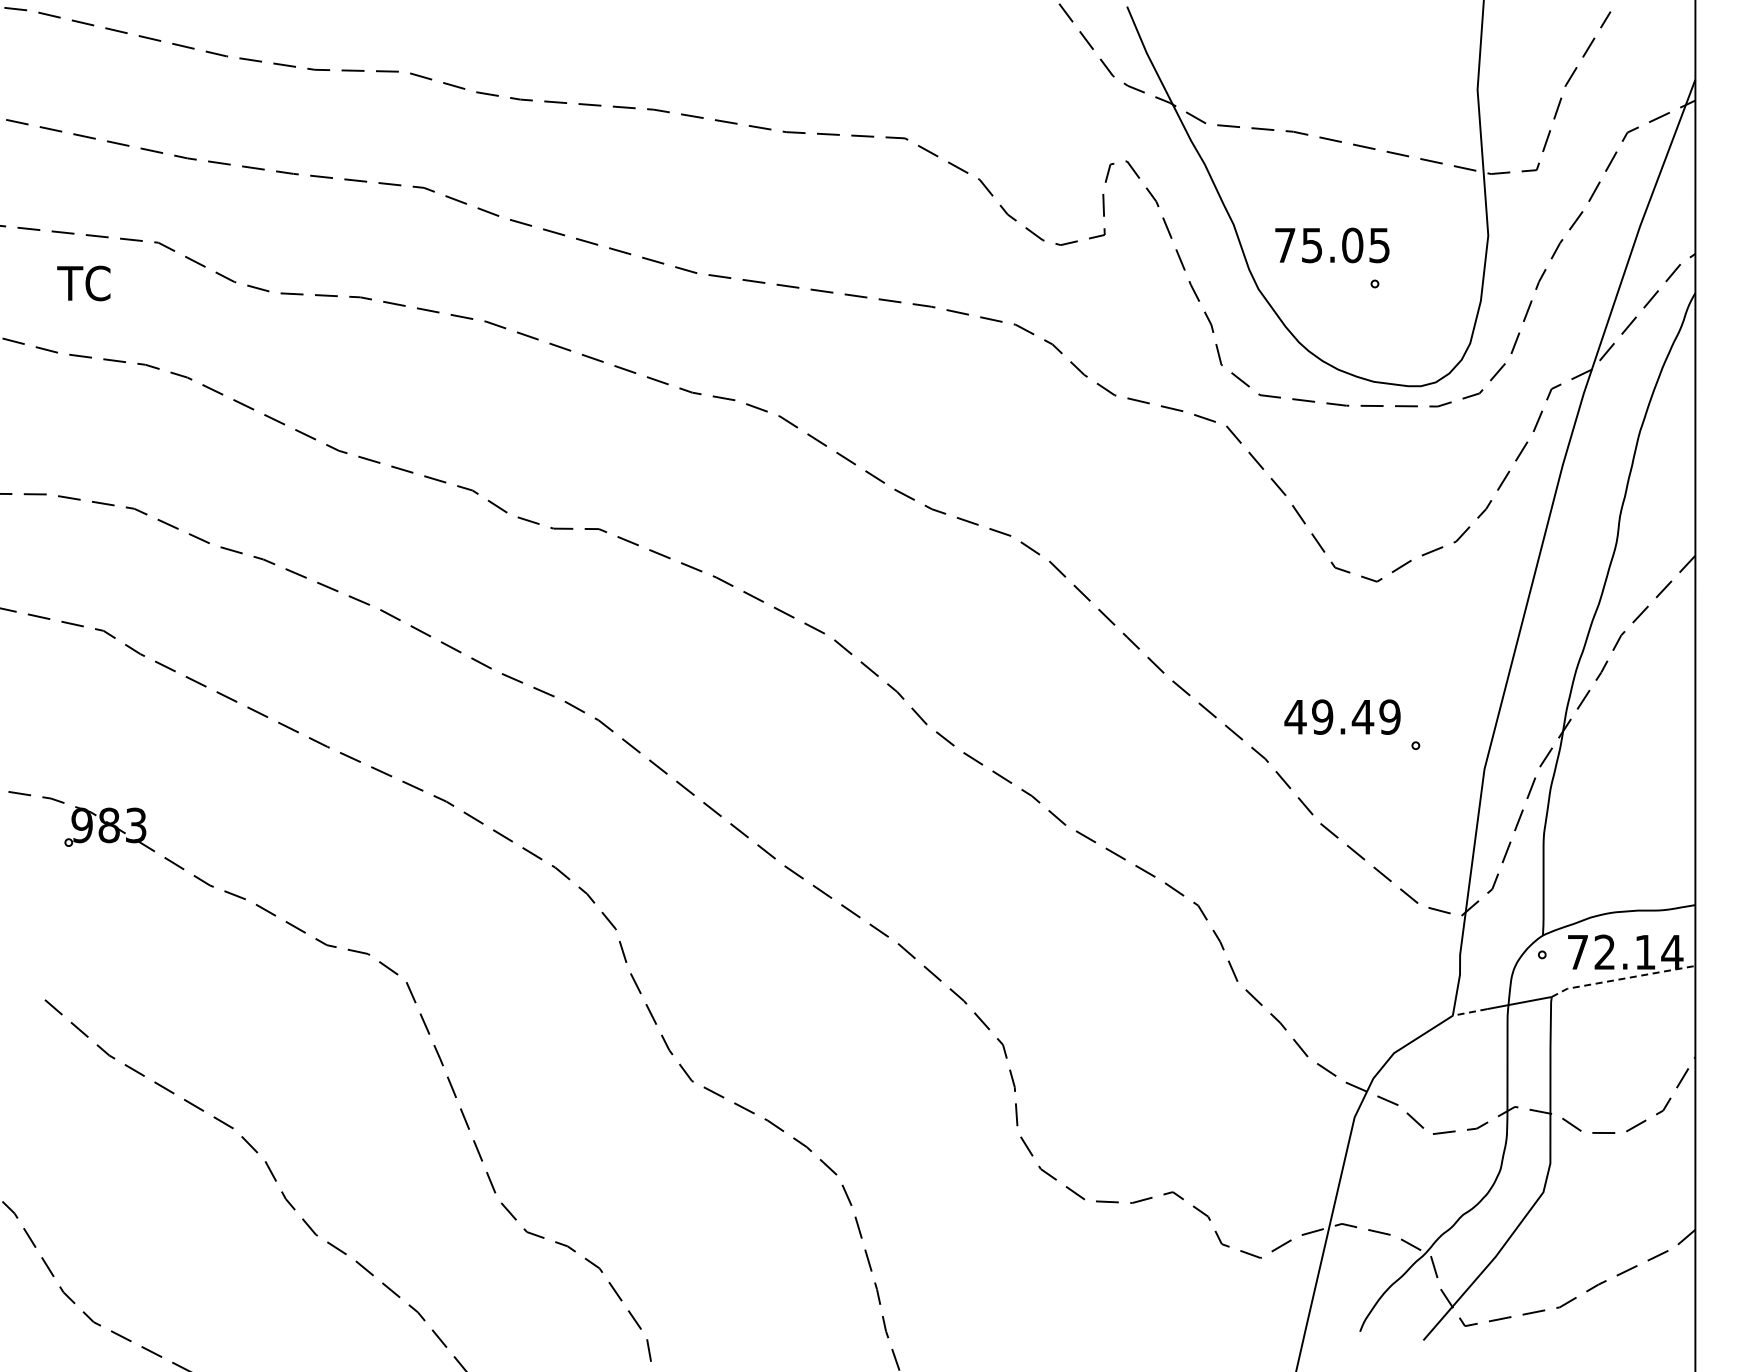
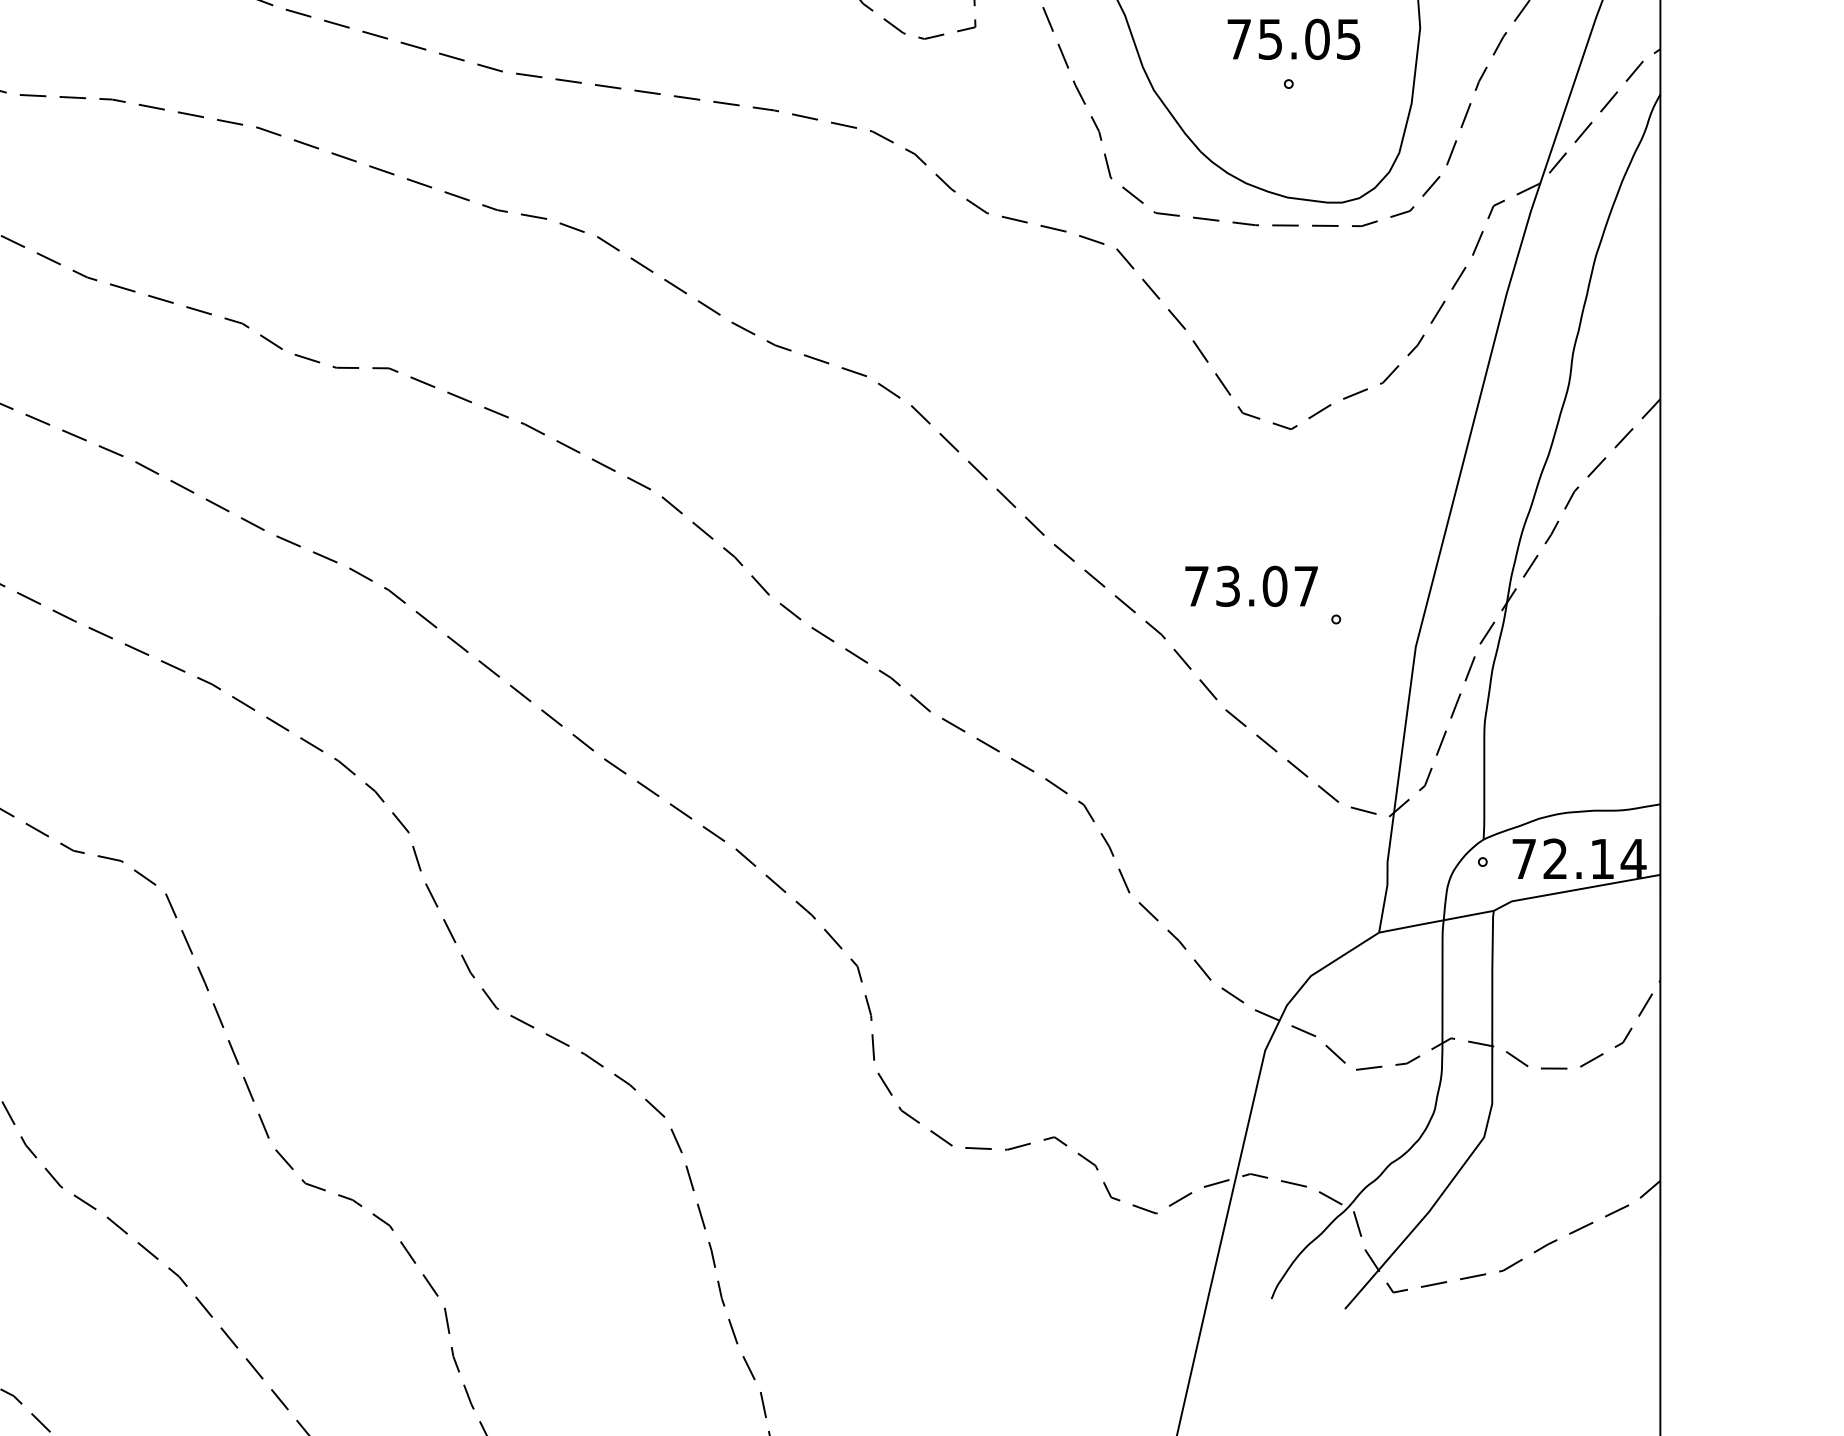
text: (1332, 245) -> (1294, 39), moved
text: (1342, 716) -> (1251, 585), 49.49 -> 73.07
line: (1622, 979) -> (1575, 890), dashed -> solid
line: (1470, 1012) -> (1399, 928), dashed -> solid

